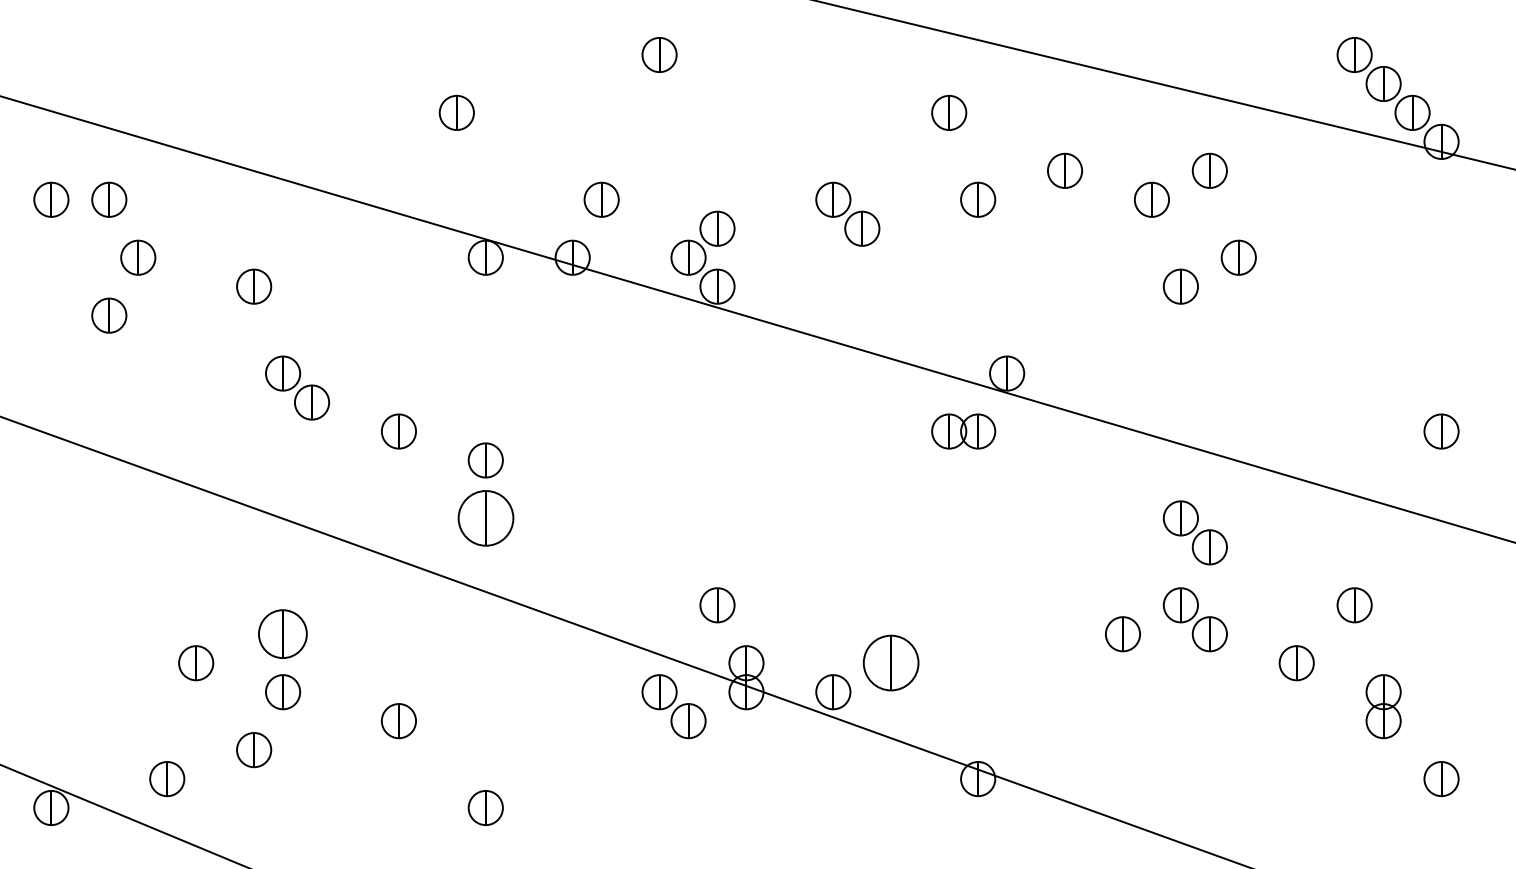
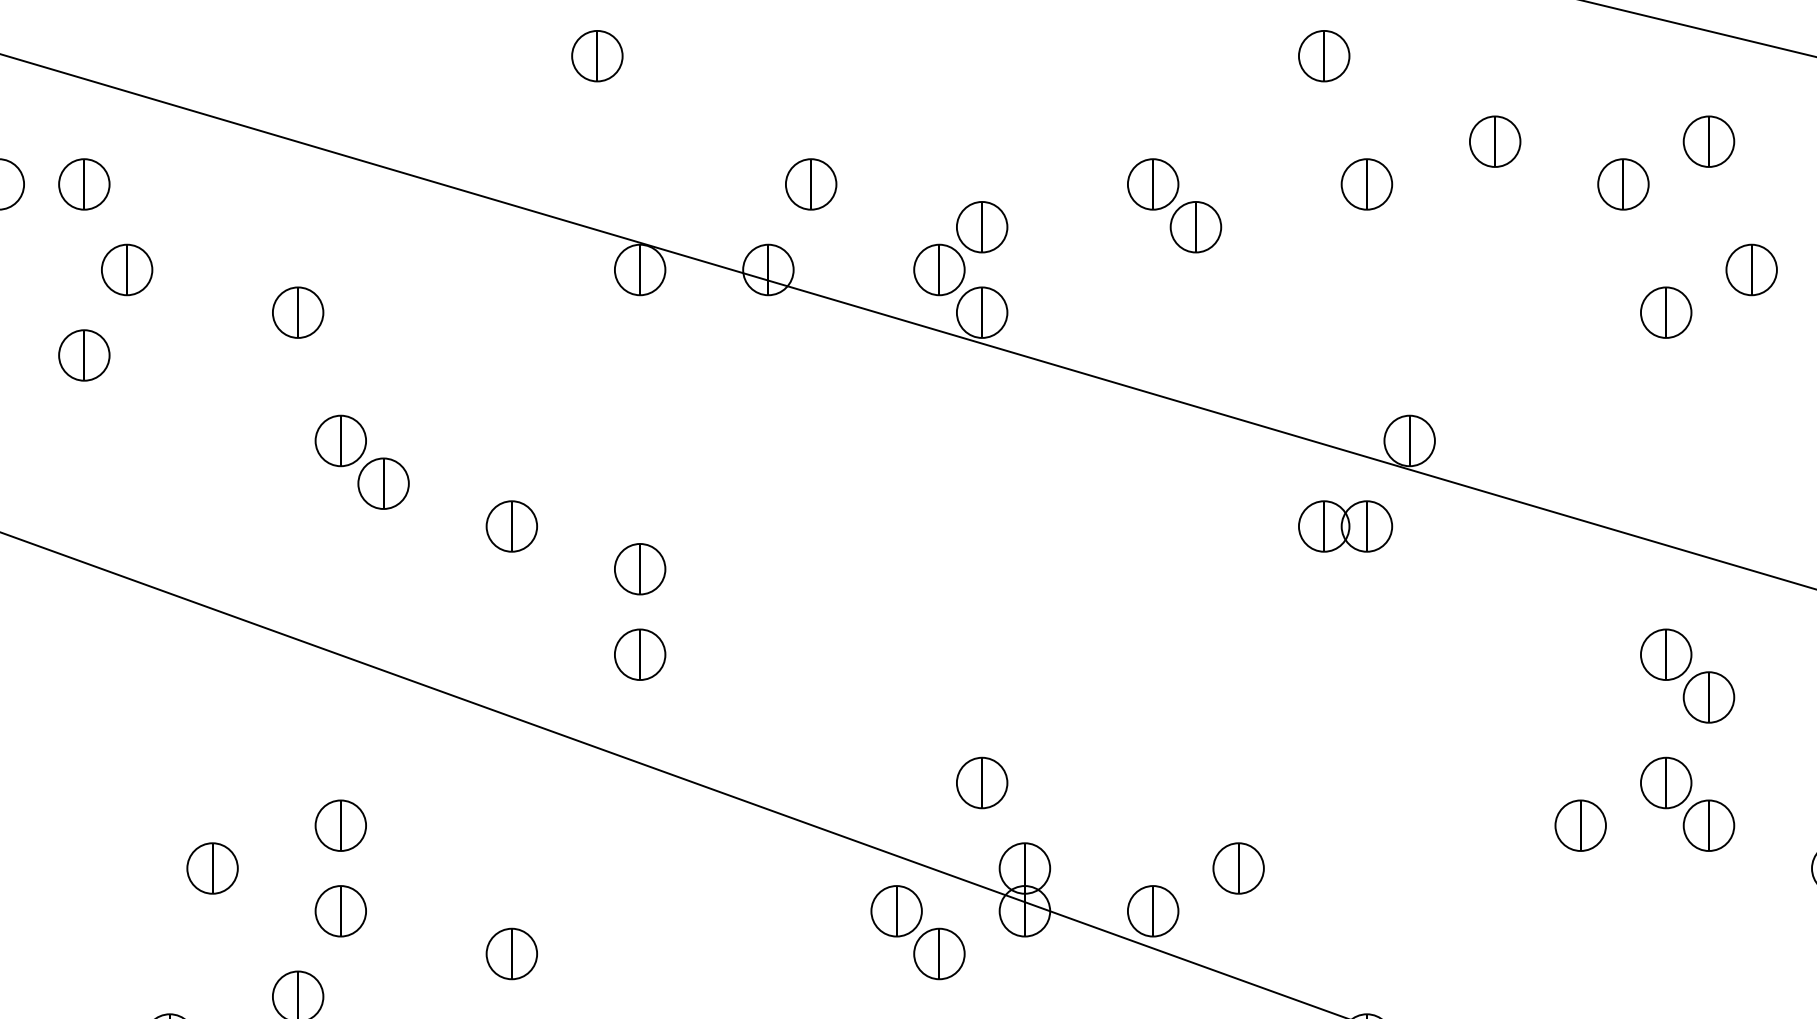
part: (485, 518) -> (639, 654), size x0.62
part: (283, 634) -> (341, 826), size x0.71
part: (891, 663) -> (1239, 868), size x0.62

